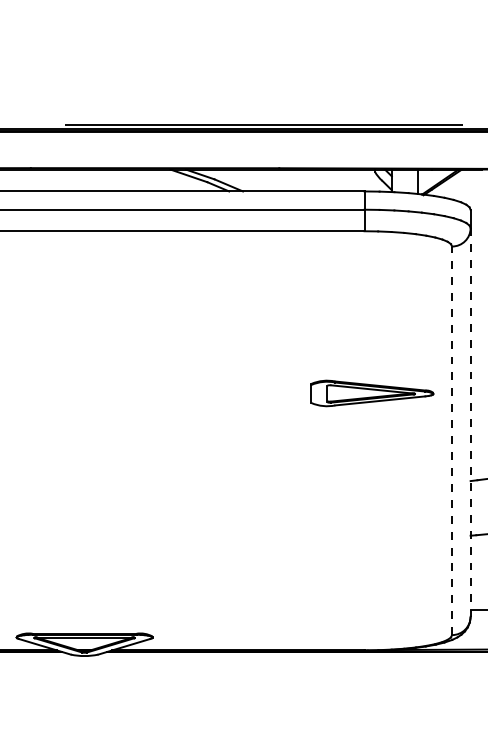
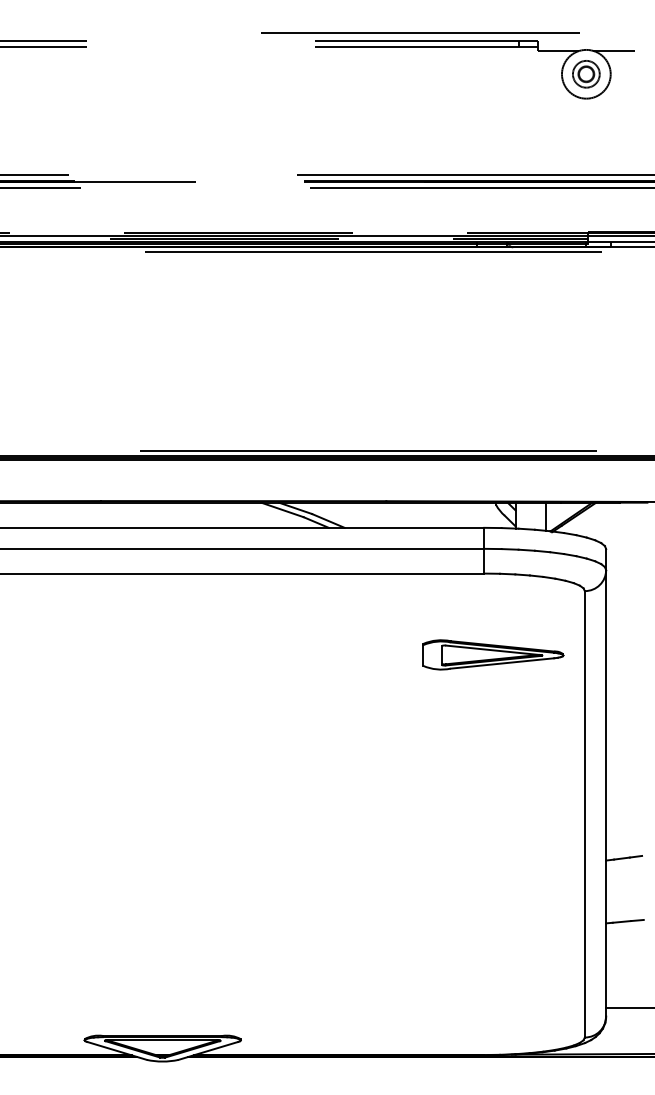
part: (372, 393) -> (493, 654), moved
line: (470, 422) -> (606, 793), dashed -> solid
line: (451, 440) -> (584, 813), dashed -> solid

